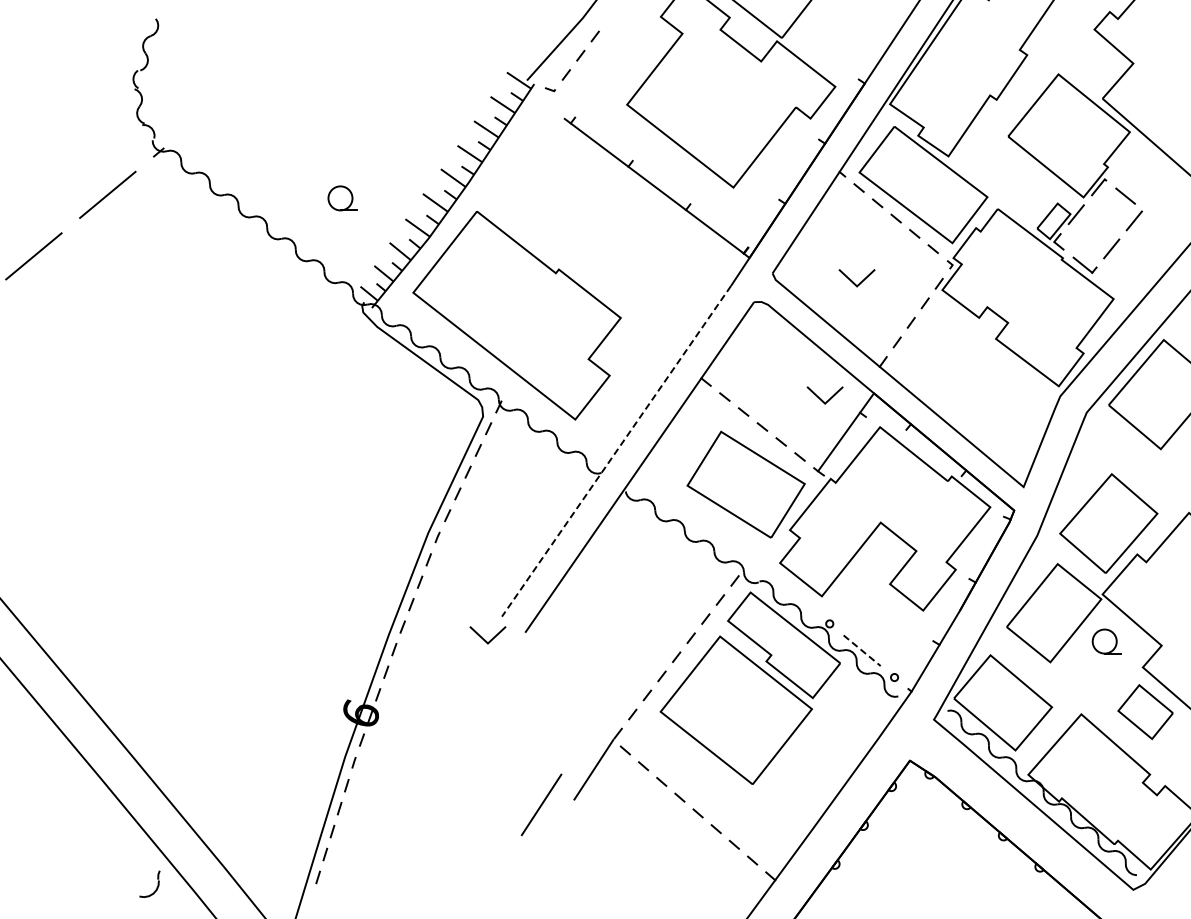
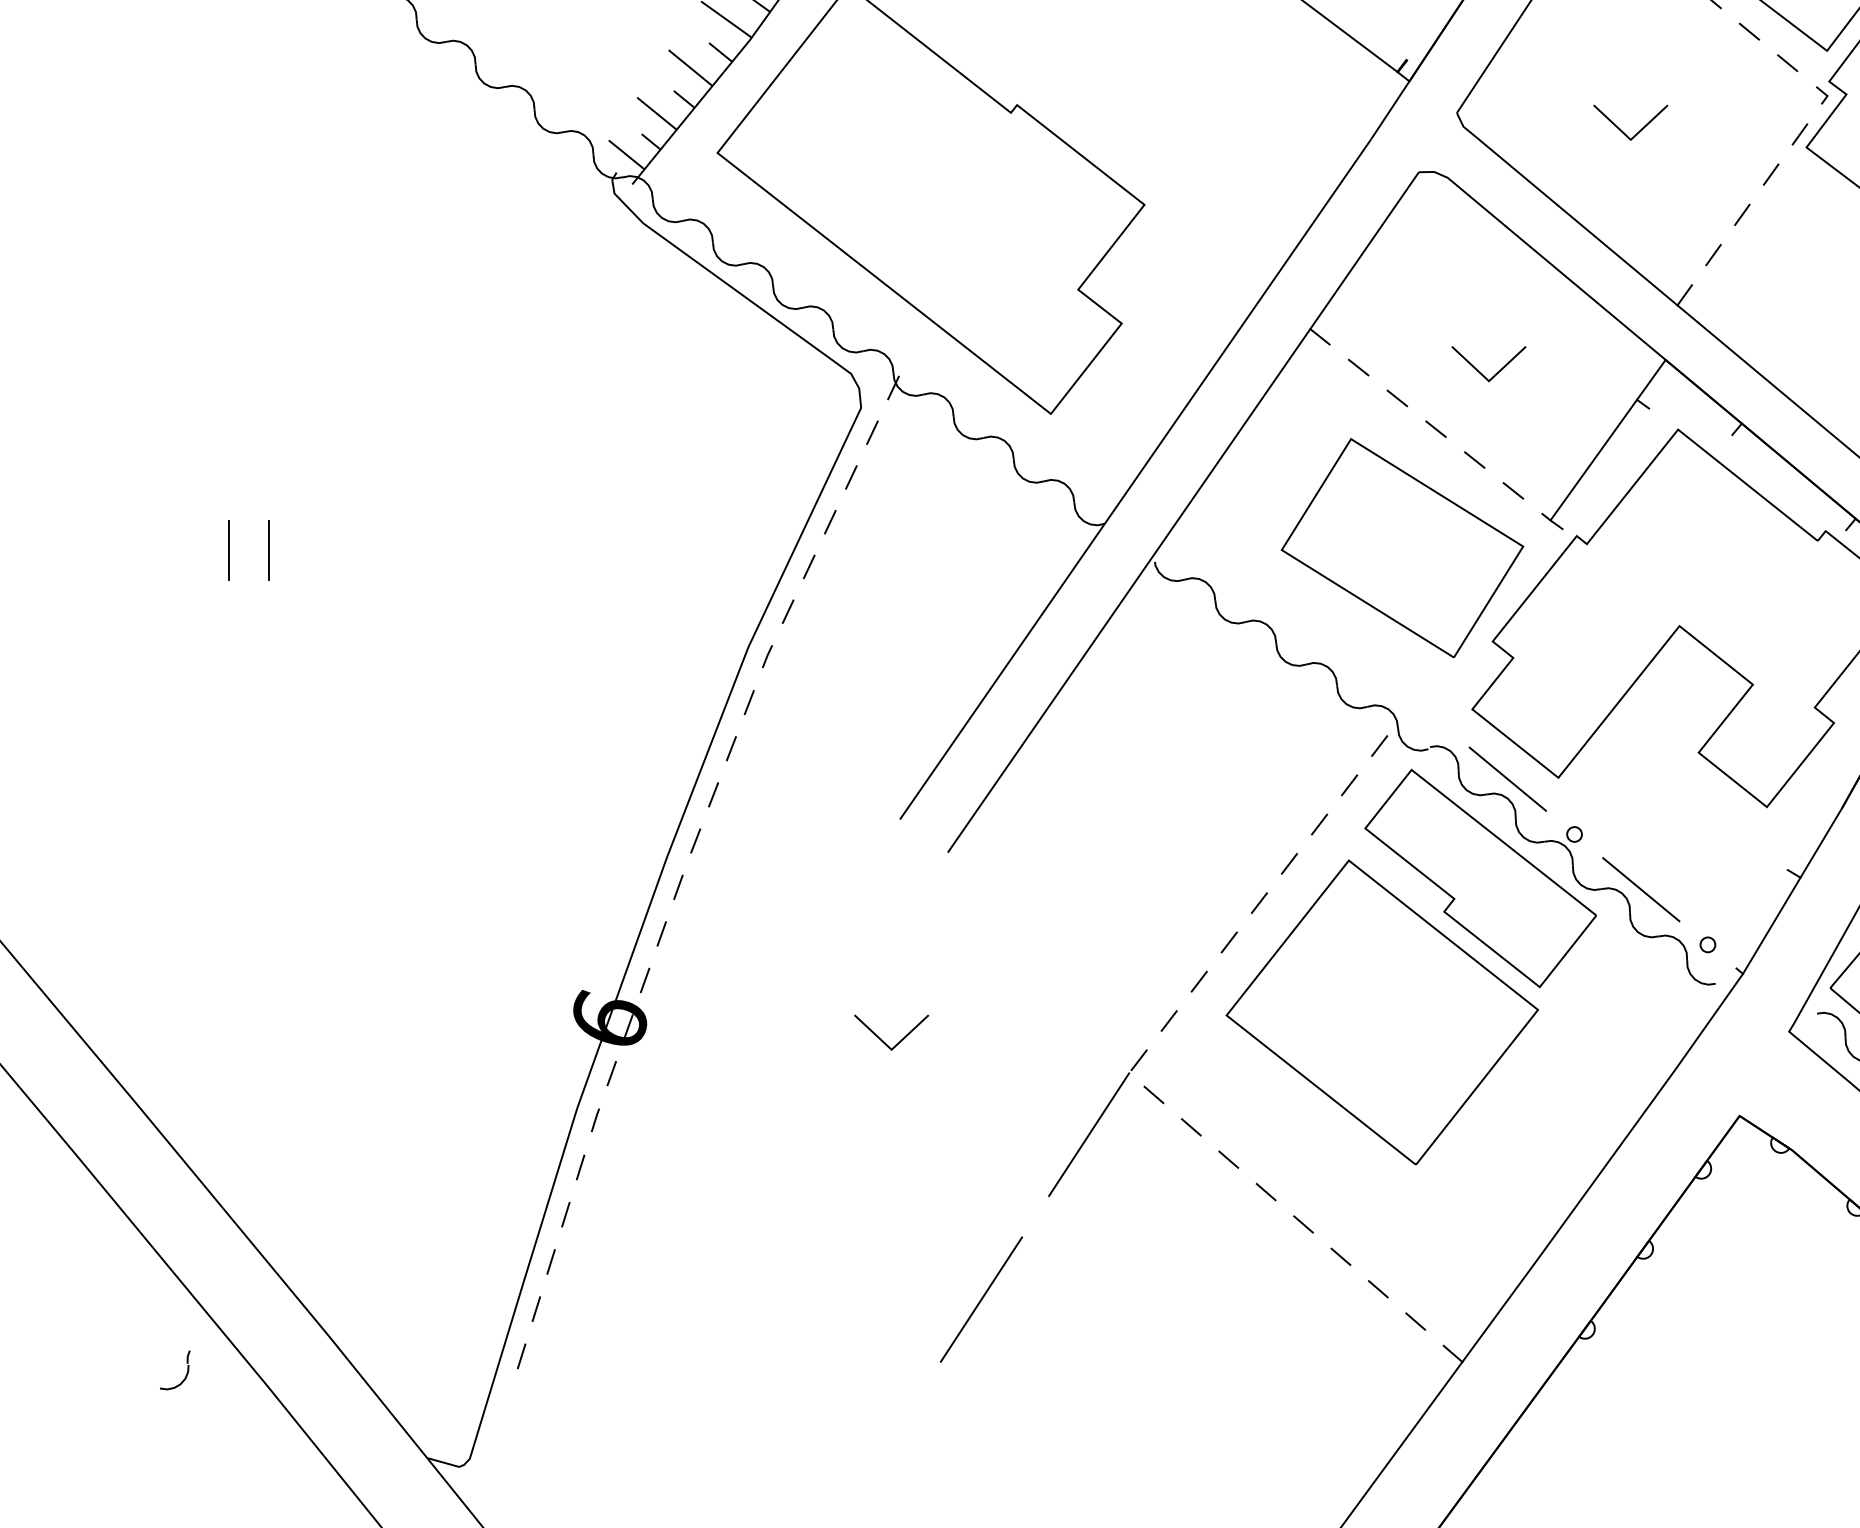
line: (821, 398) -> (1481, 370), moved
line: (616, 451) -> (1135, 479), dashed -> solid
line: (176, 485) -> (230, 549), added
line: (195, 485) -> (269, 549), added
line: (796, 596) -> (1506, 778), added
line: (484, 638) -> (884, 1039), moved
line: (862, 651) -> (1641, 891), dashed -> solid
line: (541, 804) -> (981, 1298), moved
part: (149, 884) -> (174, 1370), size x0.71

